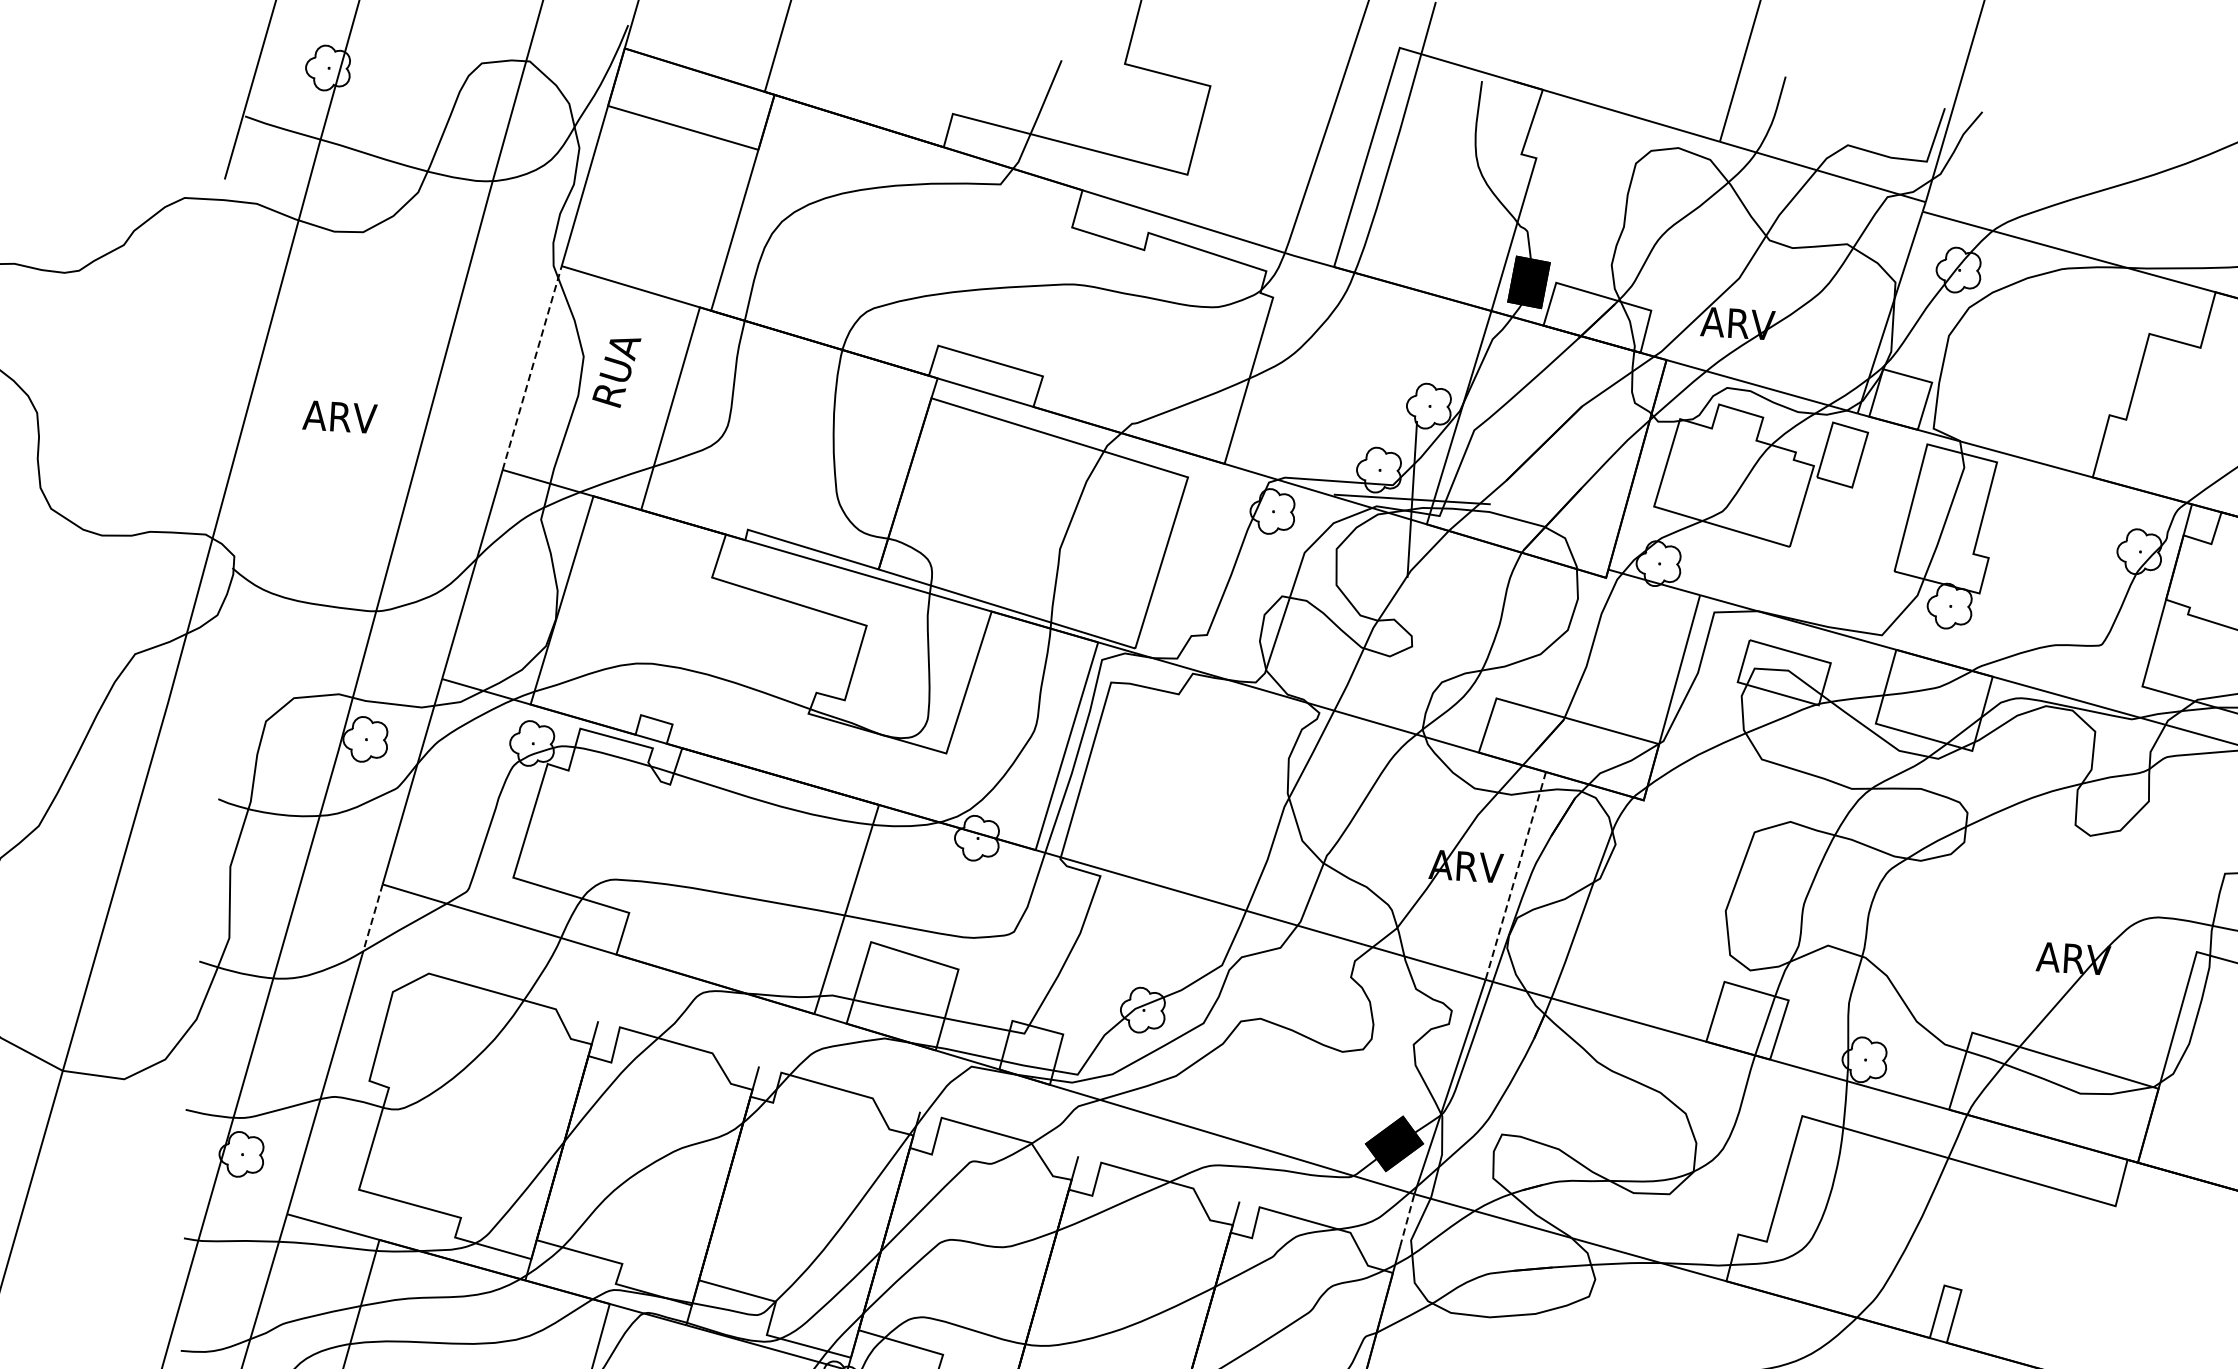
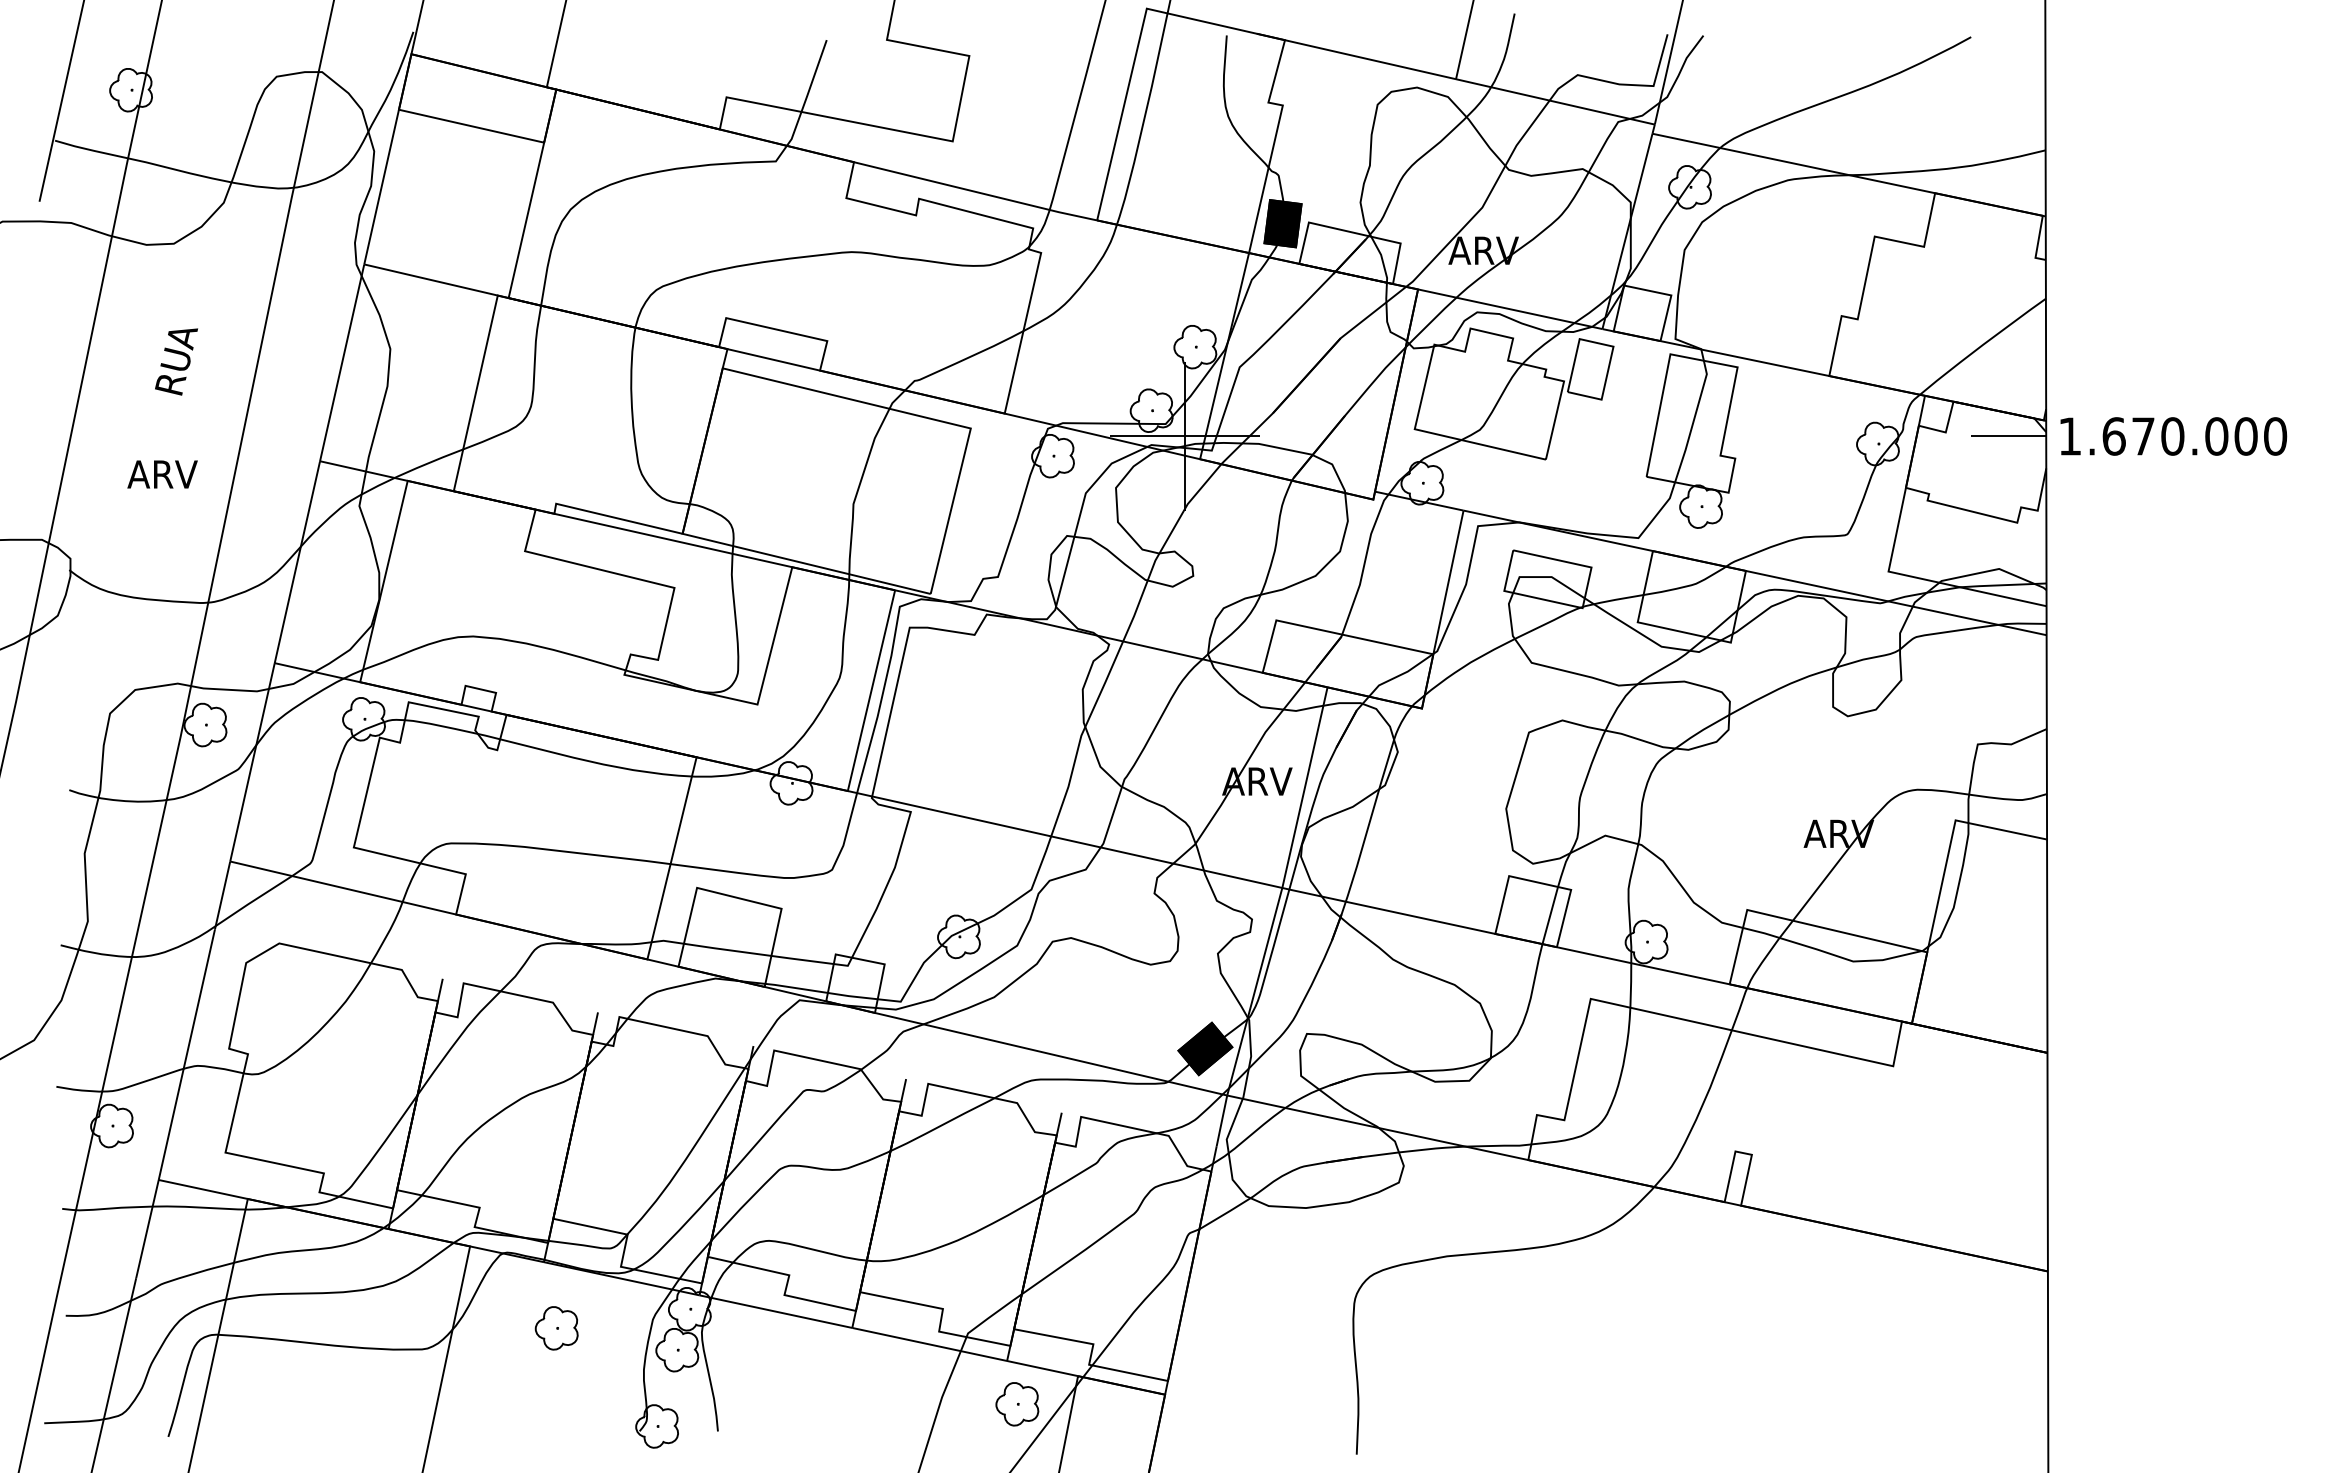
line: (532, 367) -> (342, 362), dashed -> solid
text: (616, 371) -> (176, 361), moved
text: (339, 417) -> (162, 474), moved
line: (1515, 875) -> (1304, 787), dashed -> solid
line: (372, 919) -> (222, 895), dashed -> solid
line: (1406, 1220) -> (1221, 1120), dashed -> solid

